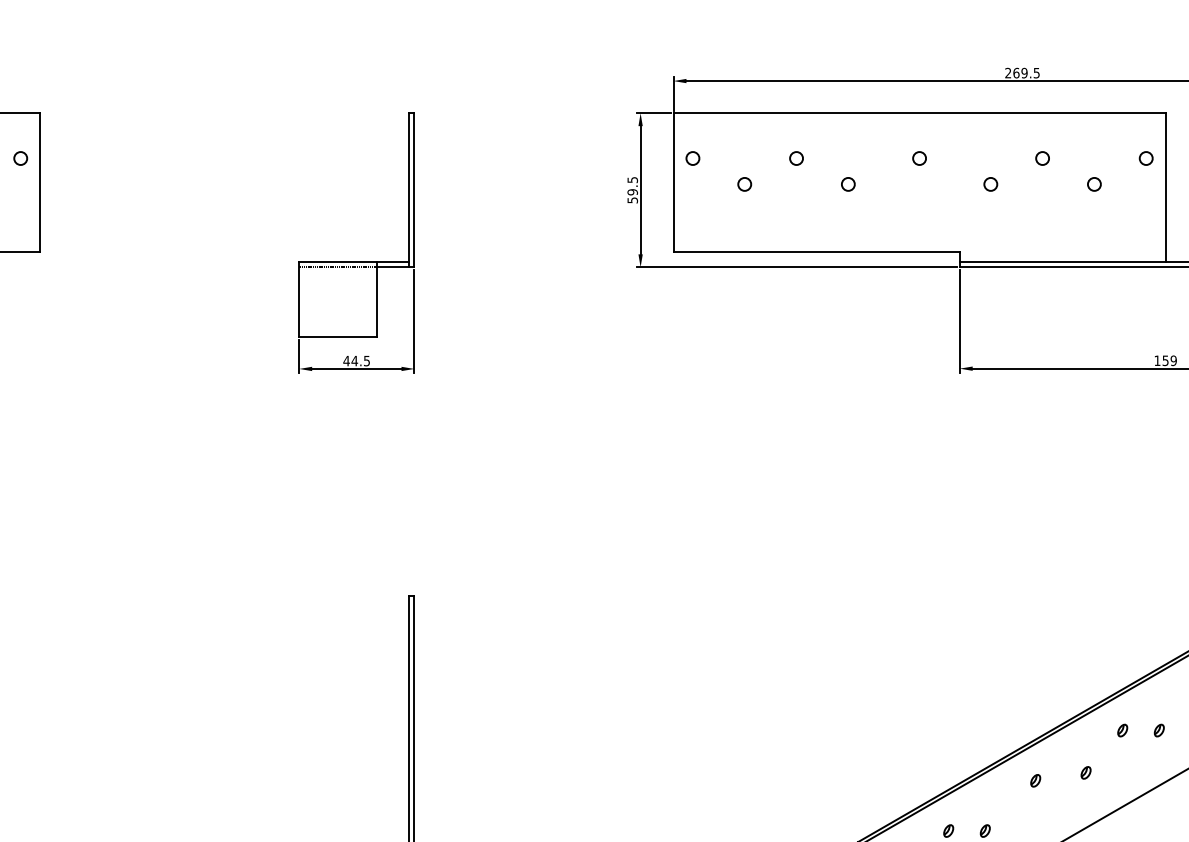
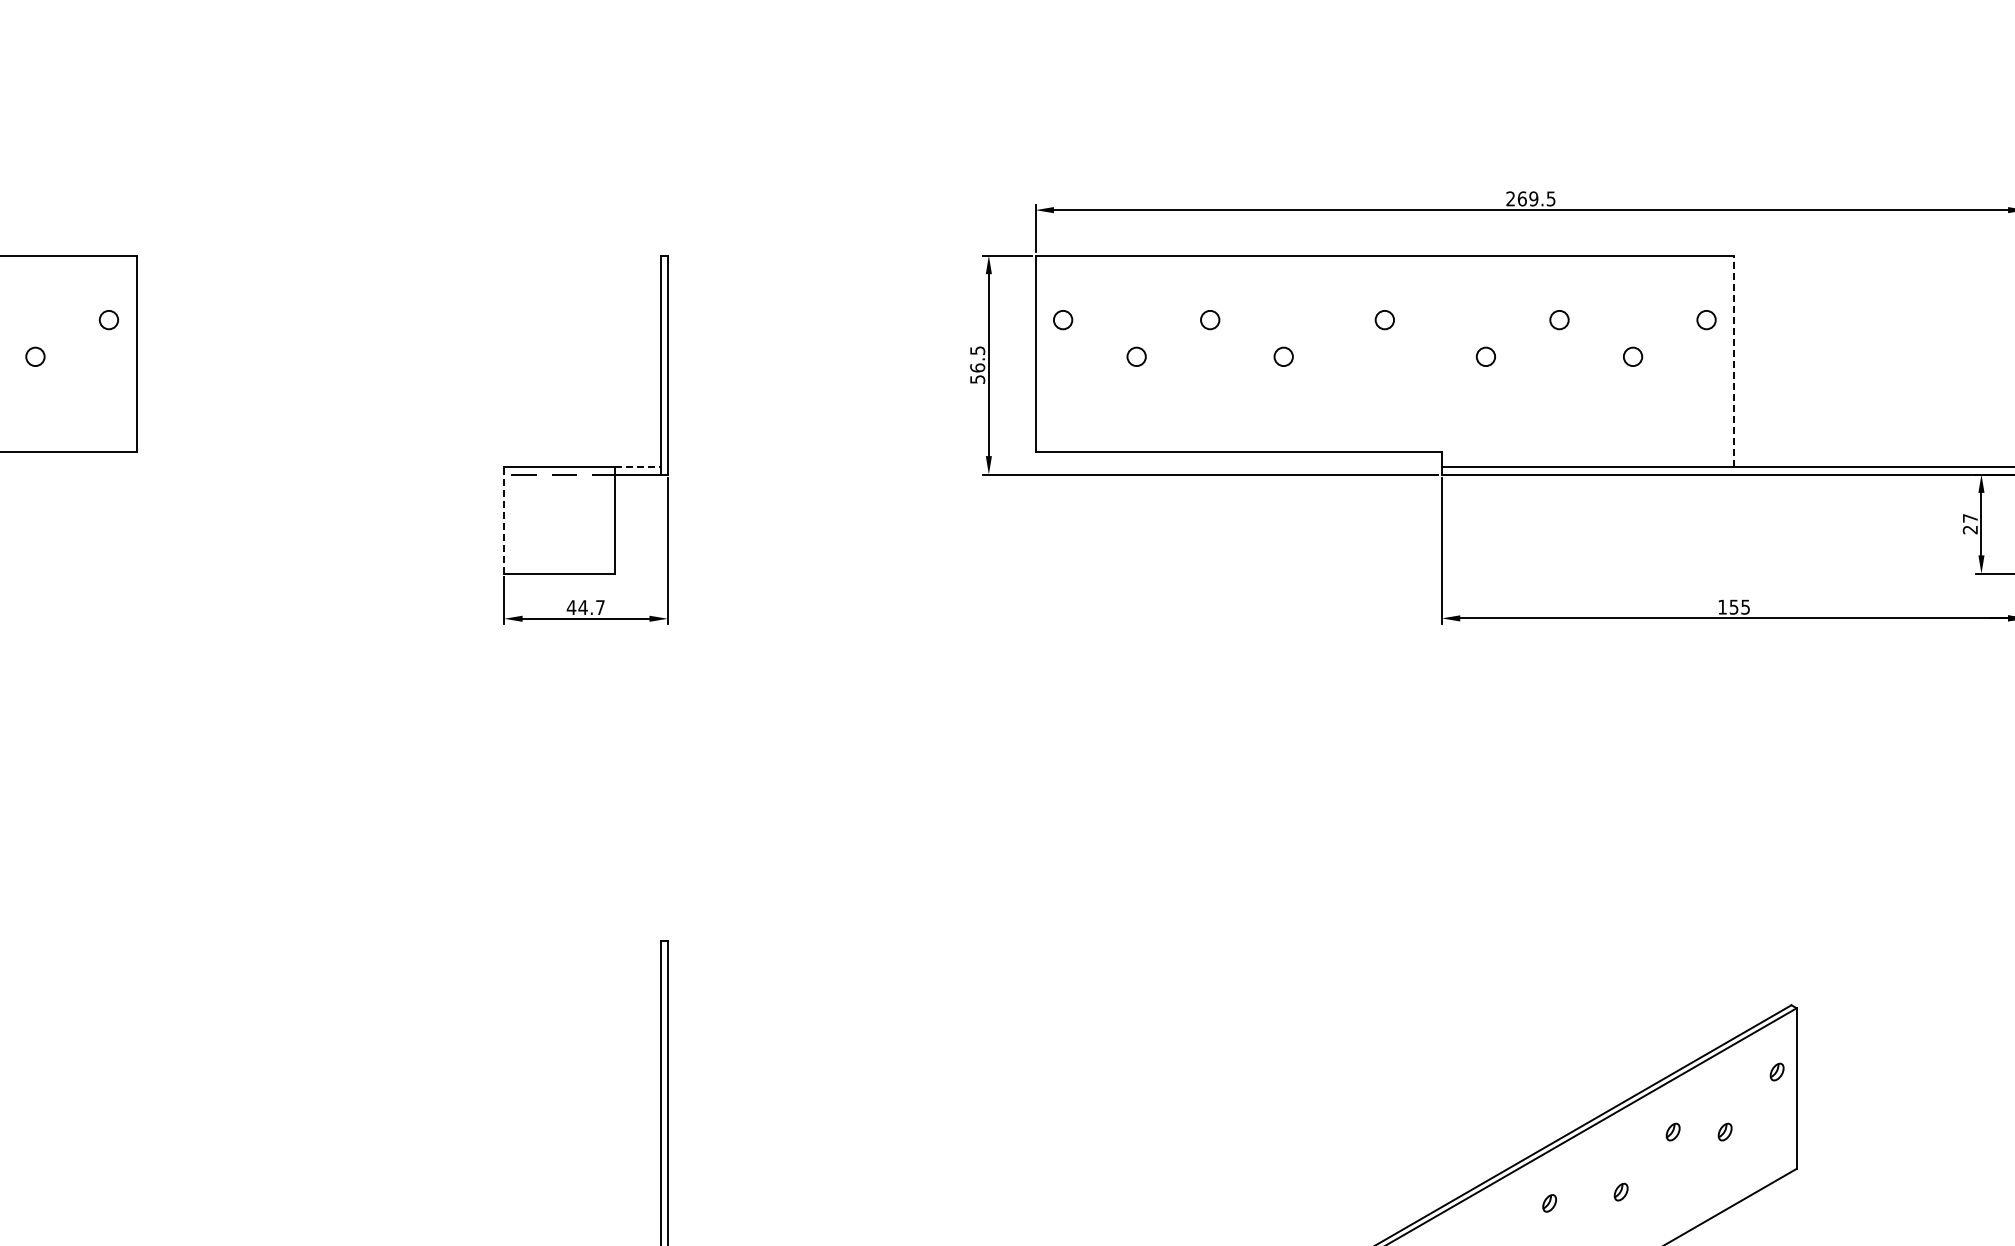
line: (1165, 187) -> (1734, 361), solid -> dashed
text: (632, 191) -> (977, 367), 59.5 -> 56.5
line: (393, 262) -> (637, 467), solid -> dashed
line: (299, 299) -> (504, 519), solid -> dashed
text: (1173, 360) -> (1745, 606), 159 -> 155
text: (367, 361) -> (600, 607), 44.5 -> 44.7

